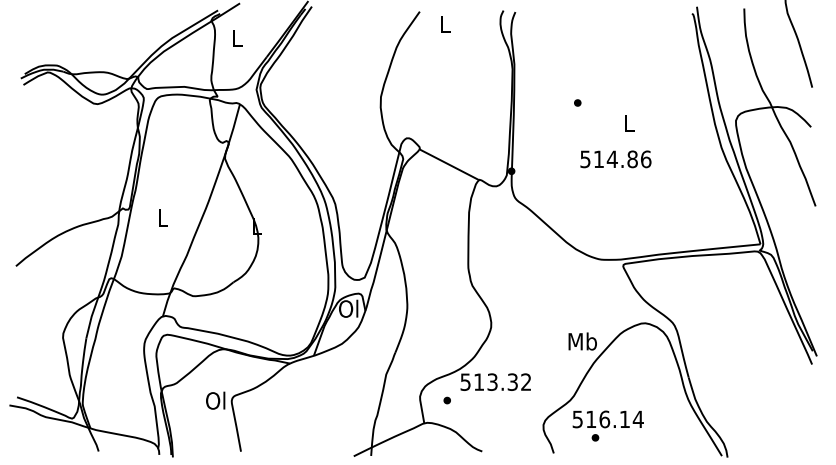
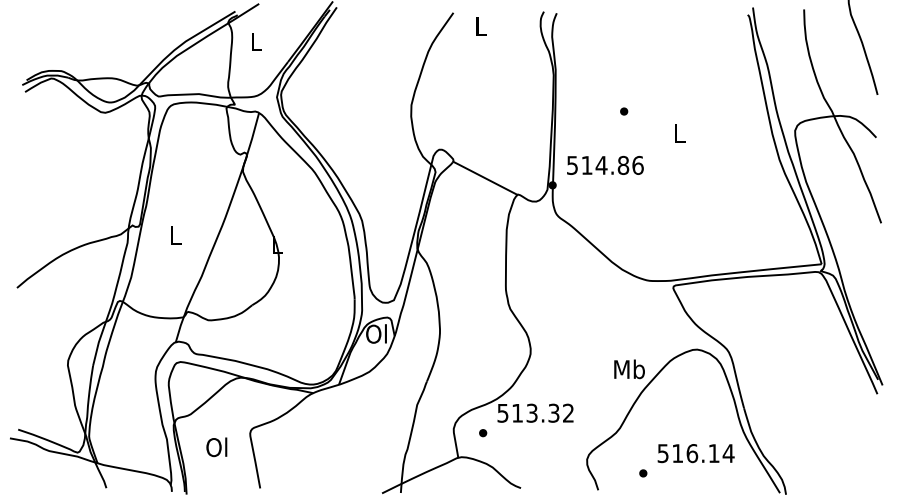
text: (616, 158) -> (605, 164), moved
text: (215, 400) -> (216, 447), moved
text: (607, 419) -> (695, 453), moved

